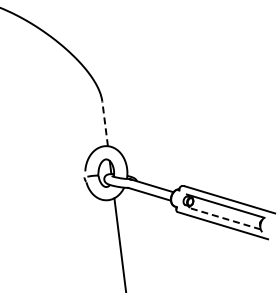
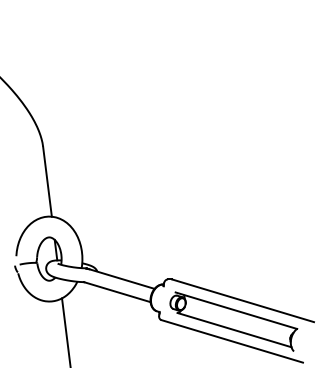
line: (105, 123) -> (48, 181), dashed -> solid
line: (224, 218) -> (234, 330), dashed -> solid

